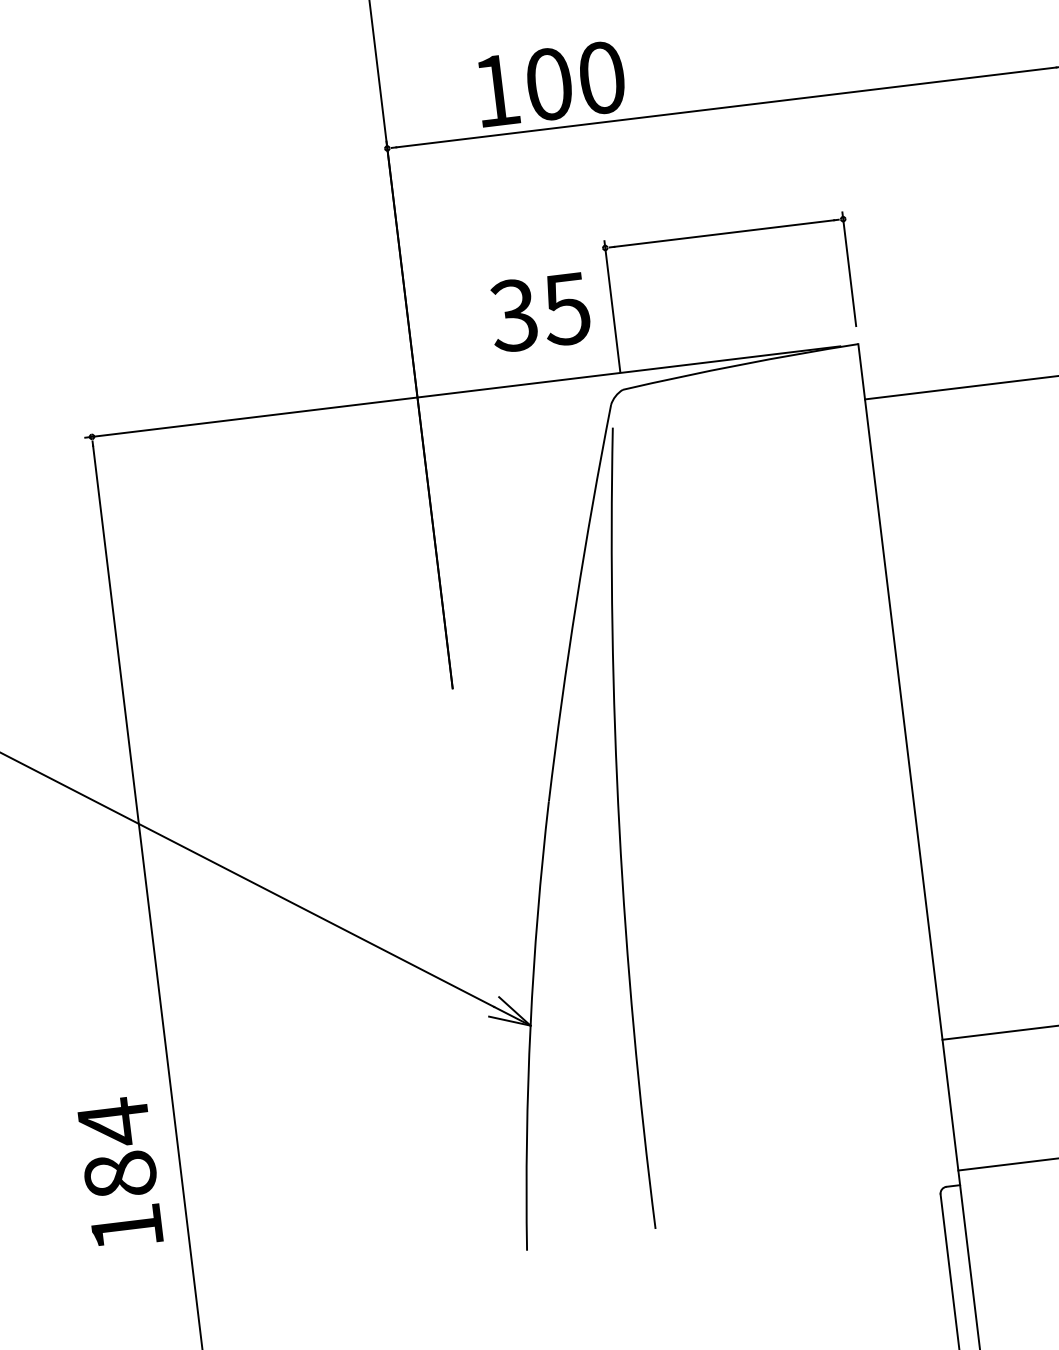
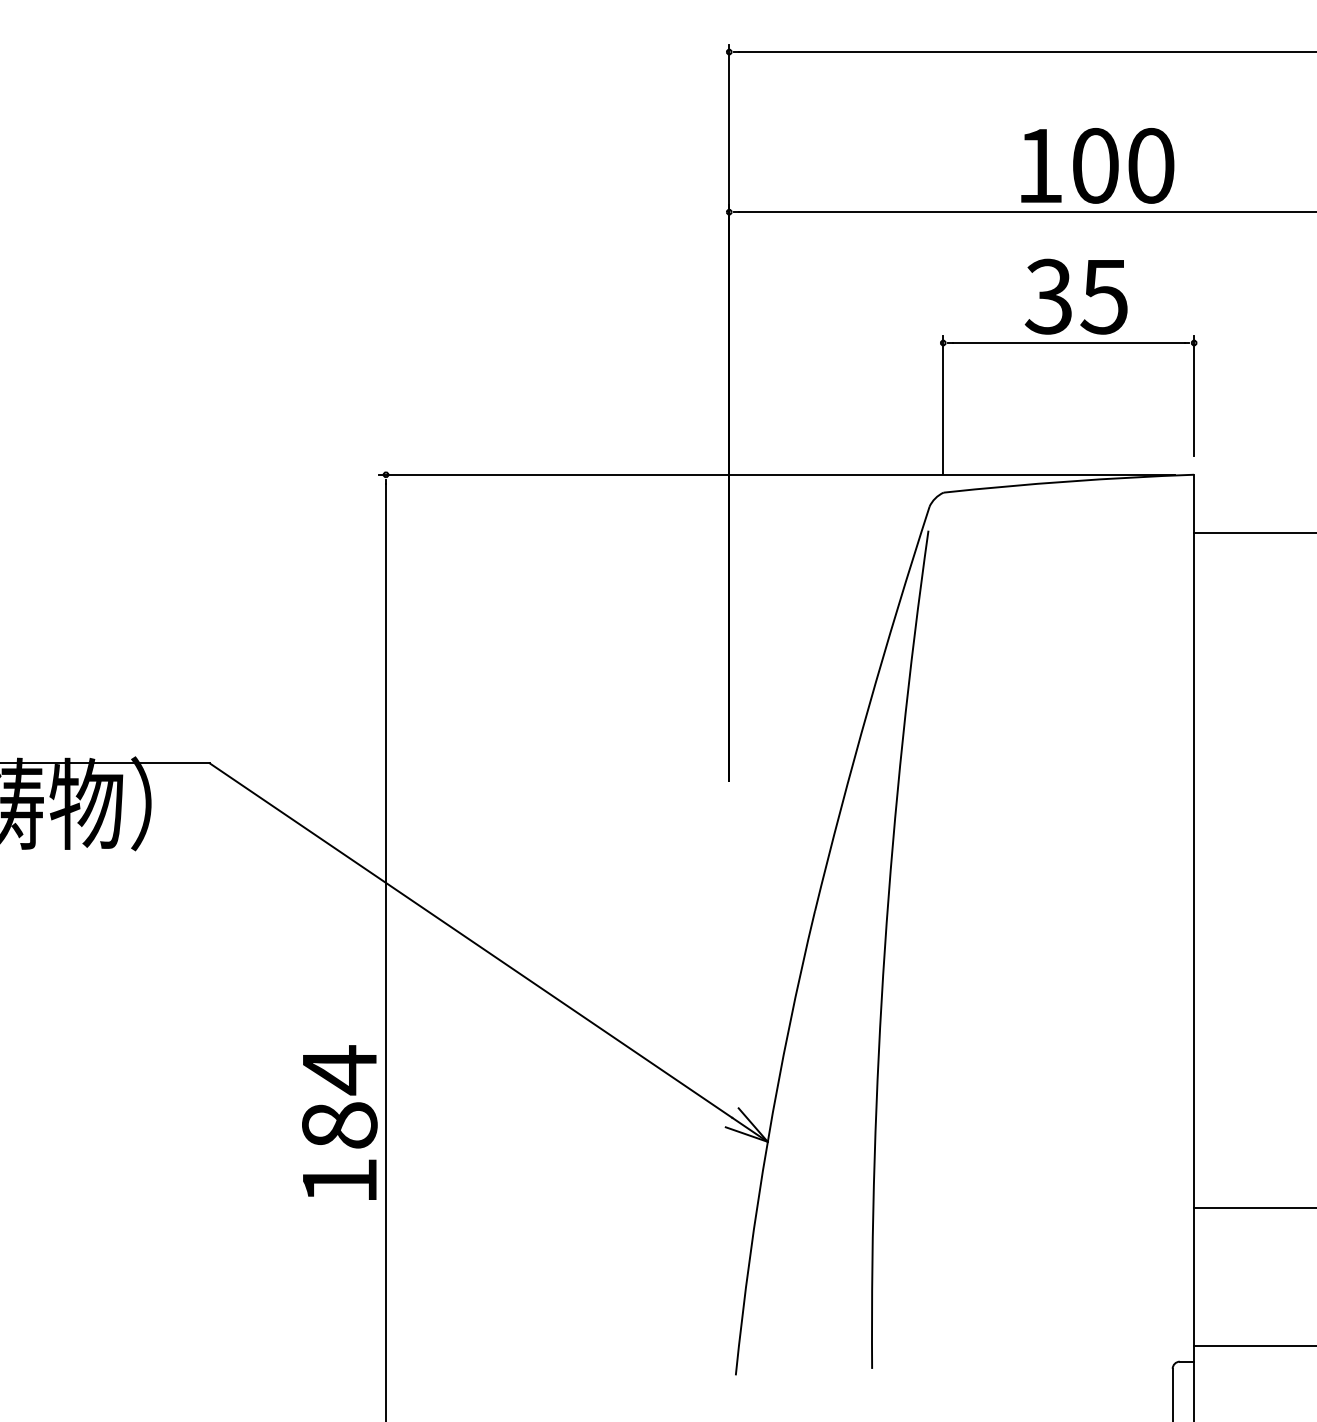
text: (551, 83) -> (1097, 165), moved
text: (539, 312) -> (1075, 296), moved
text: (119, 1172) -> (339, 1122), moved

